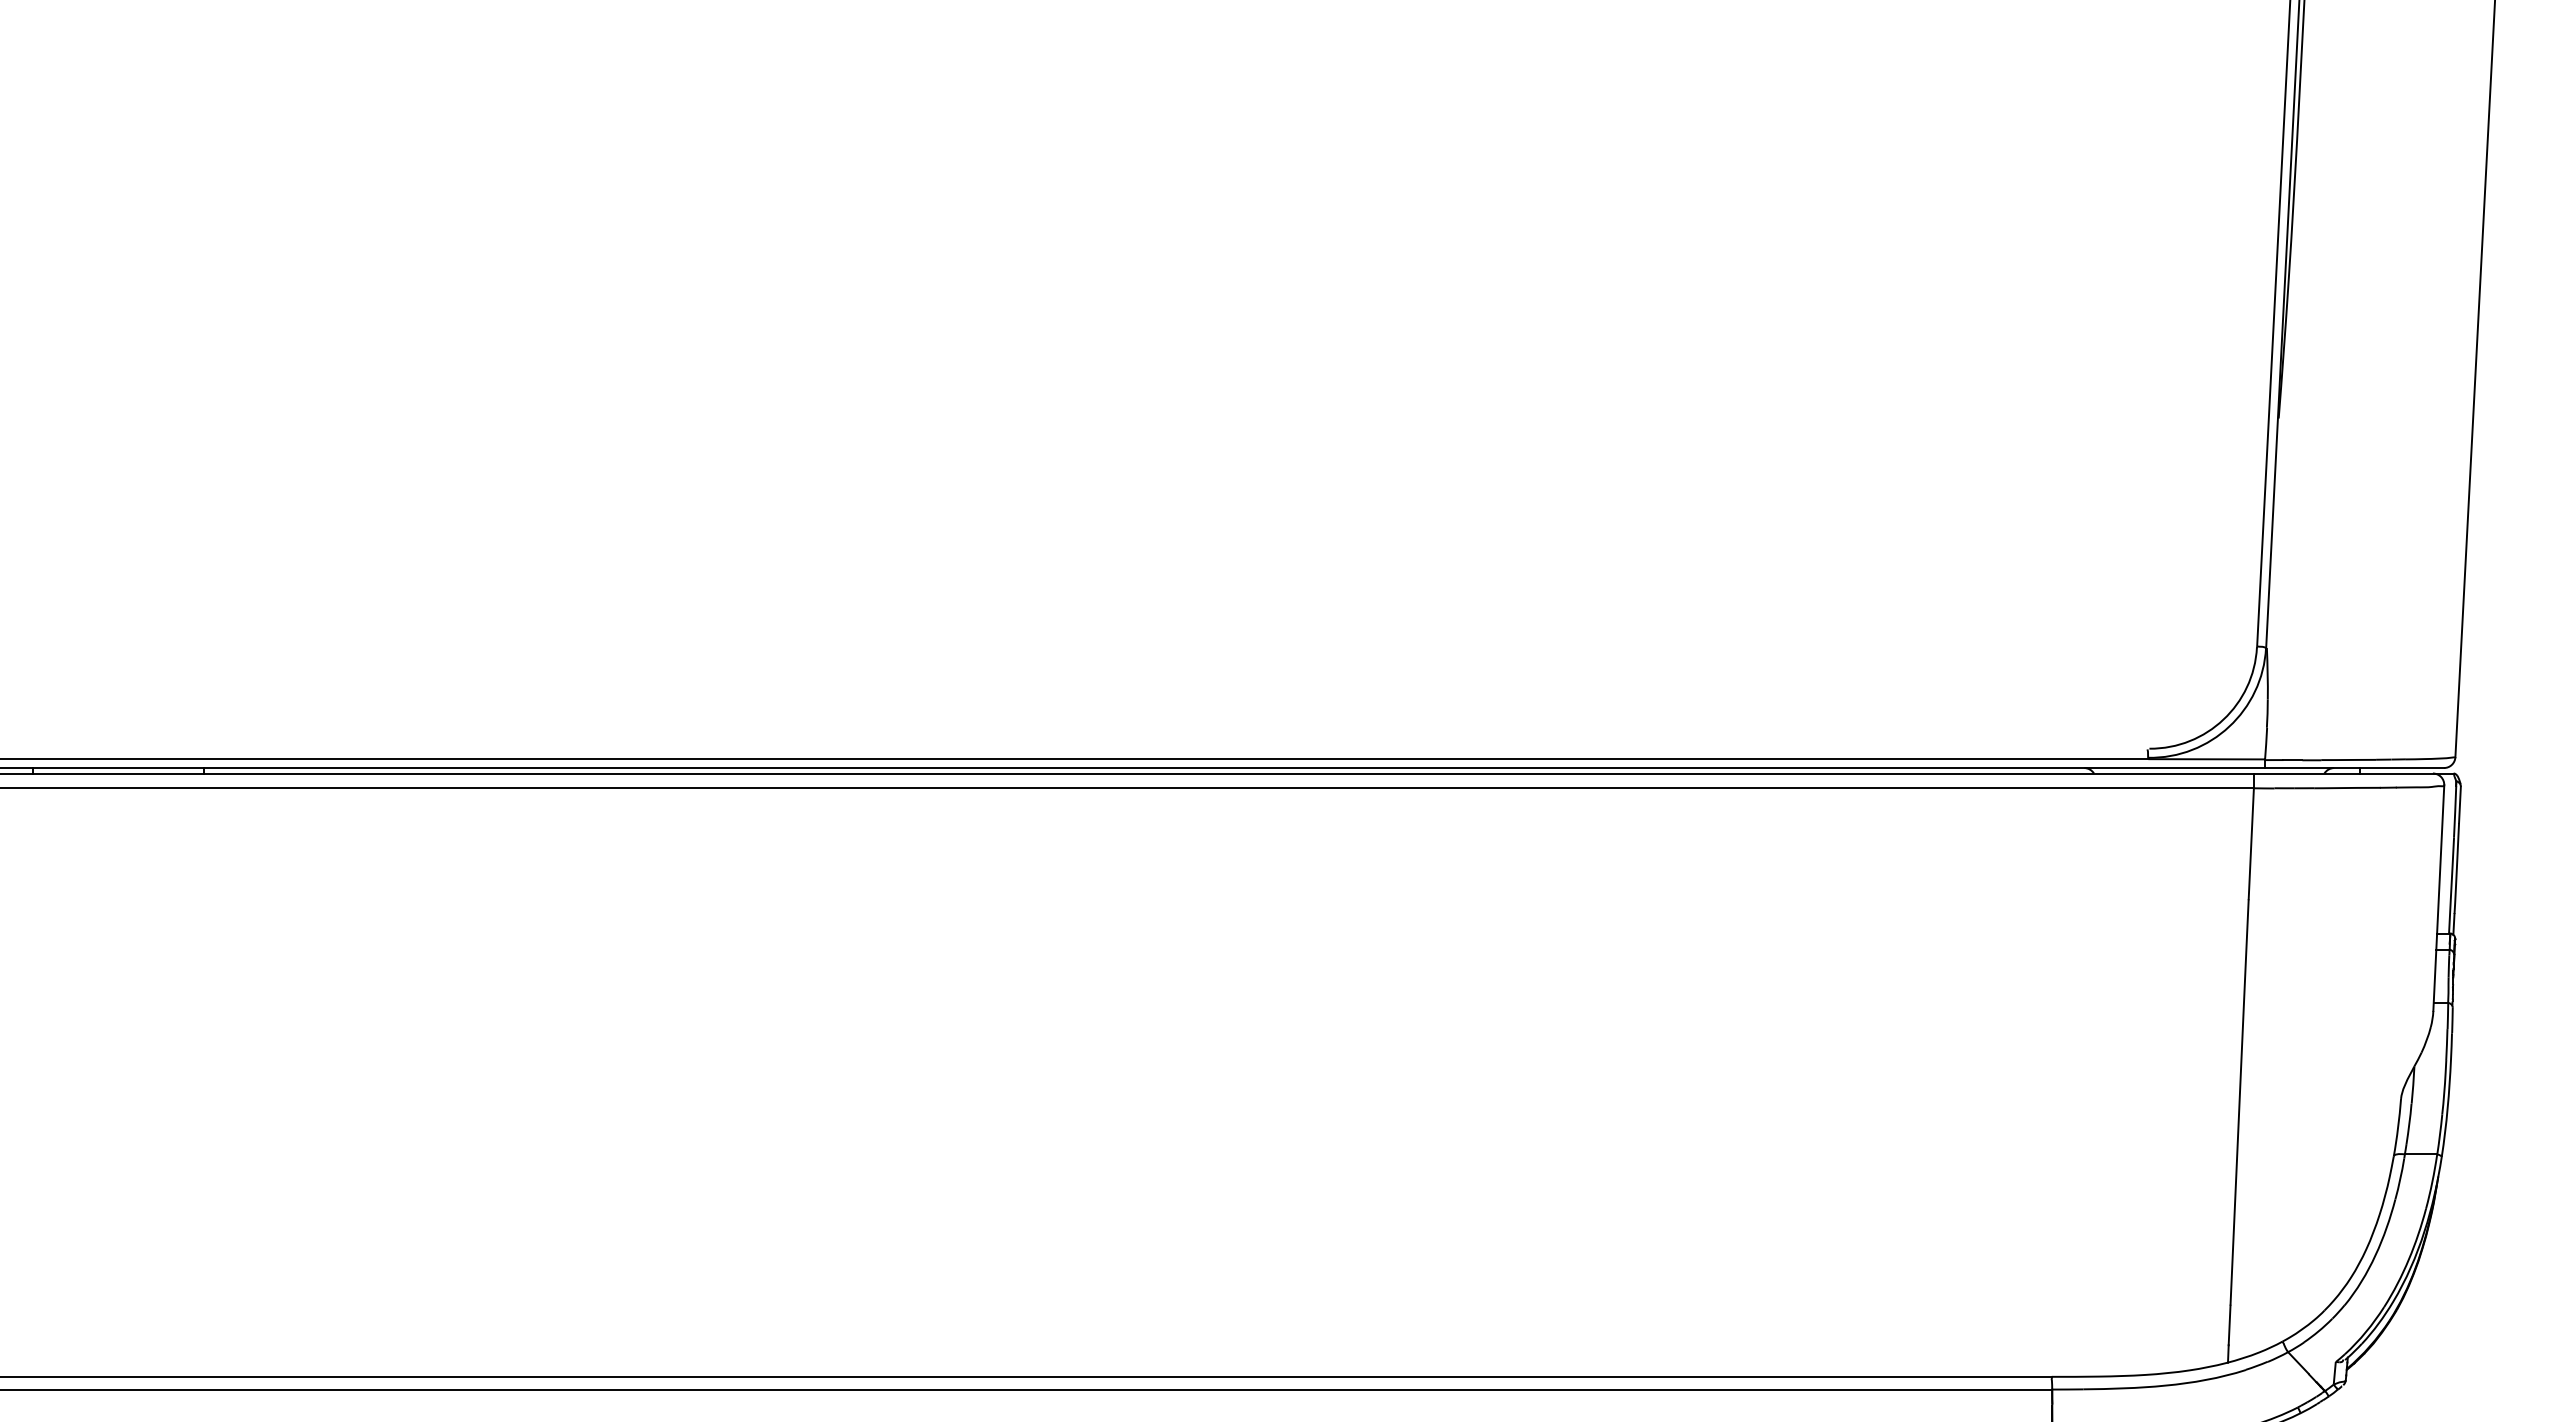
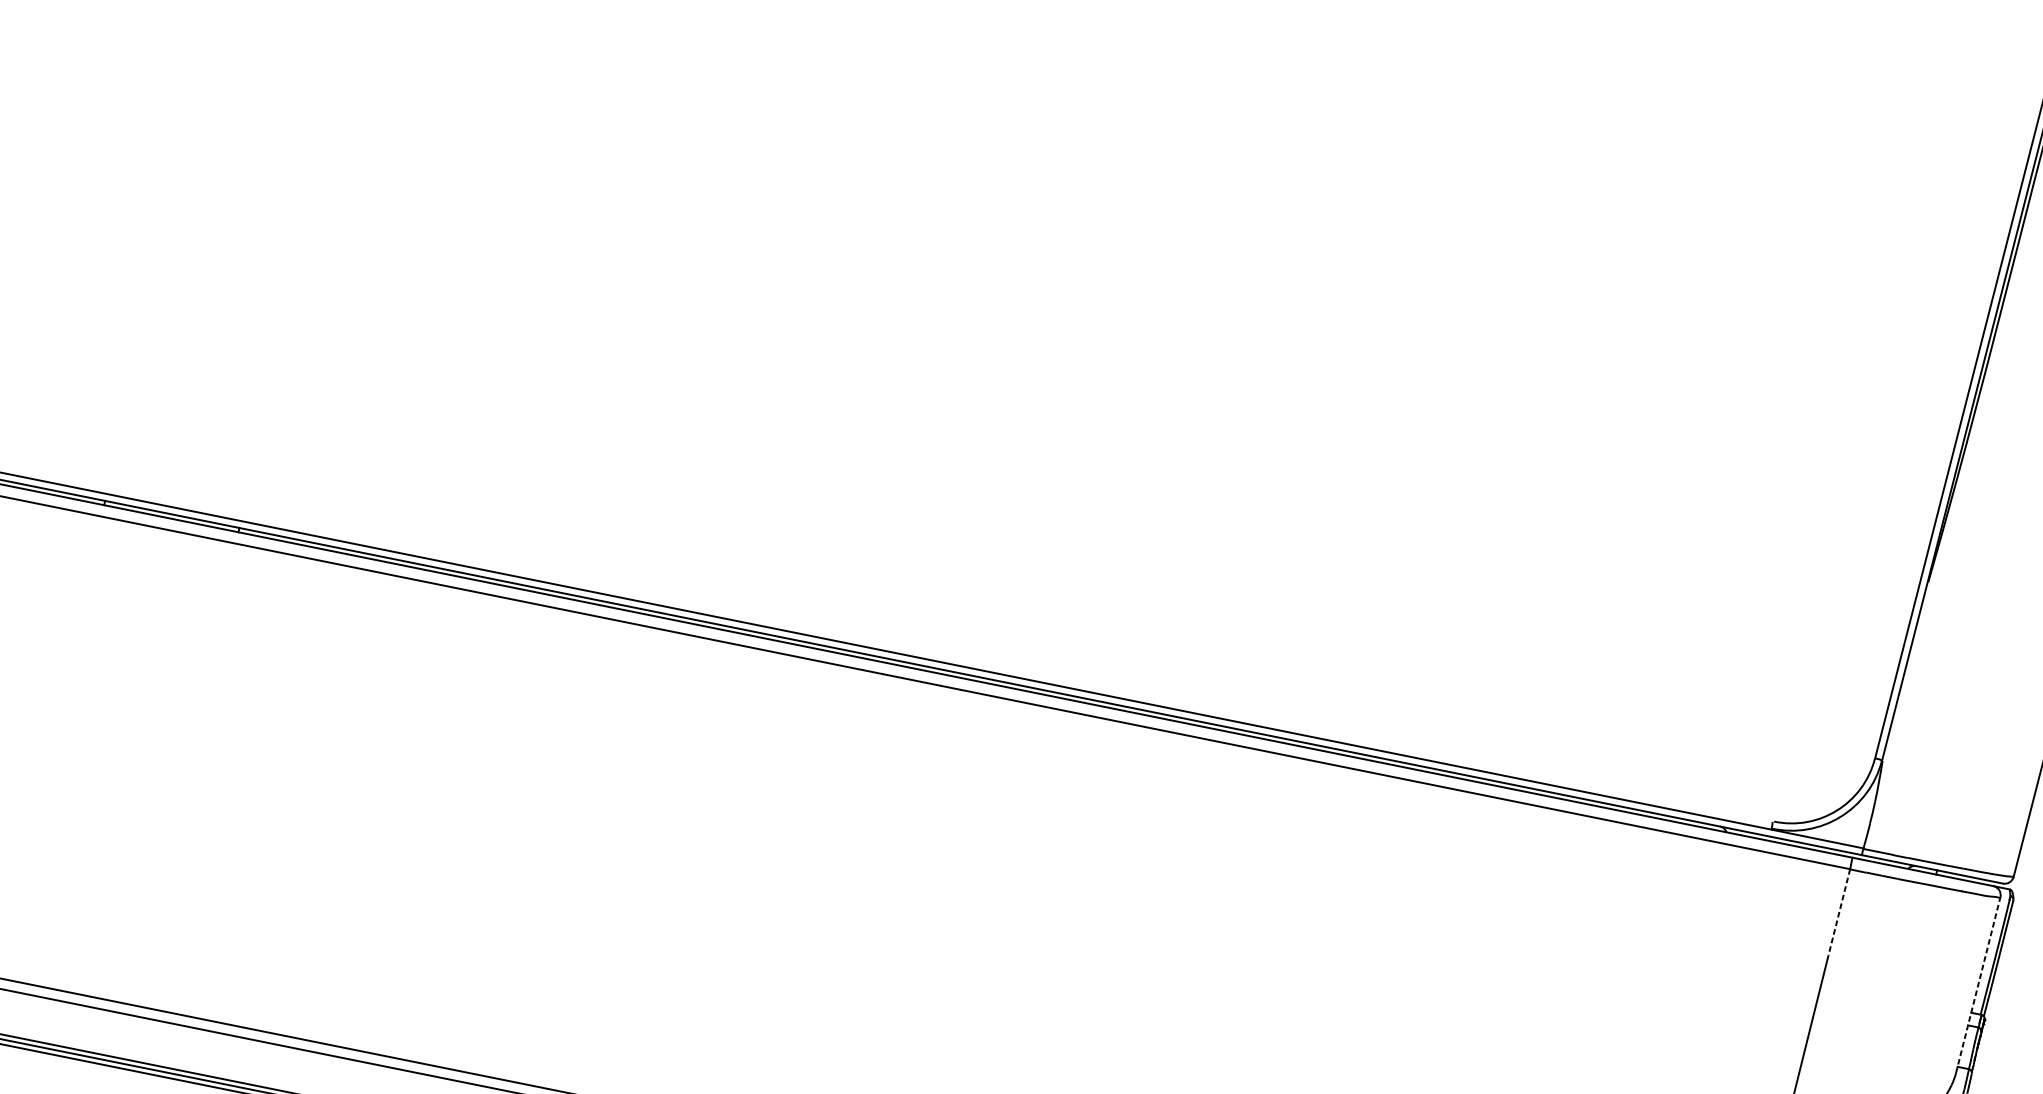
line: (2251, 843) -> (1839, 912), solid -> dashed
line: (2438, 898) -> (1977, 985), solid -> dashed

